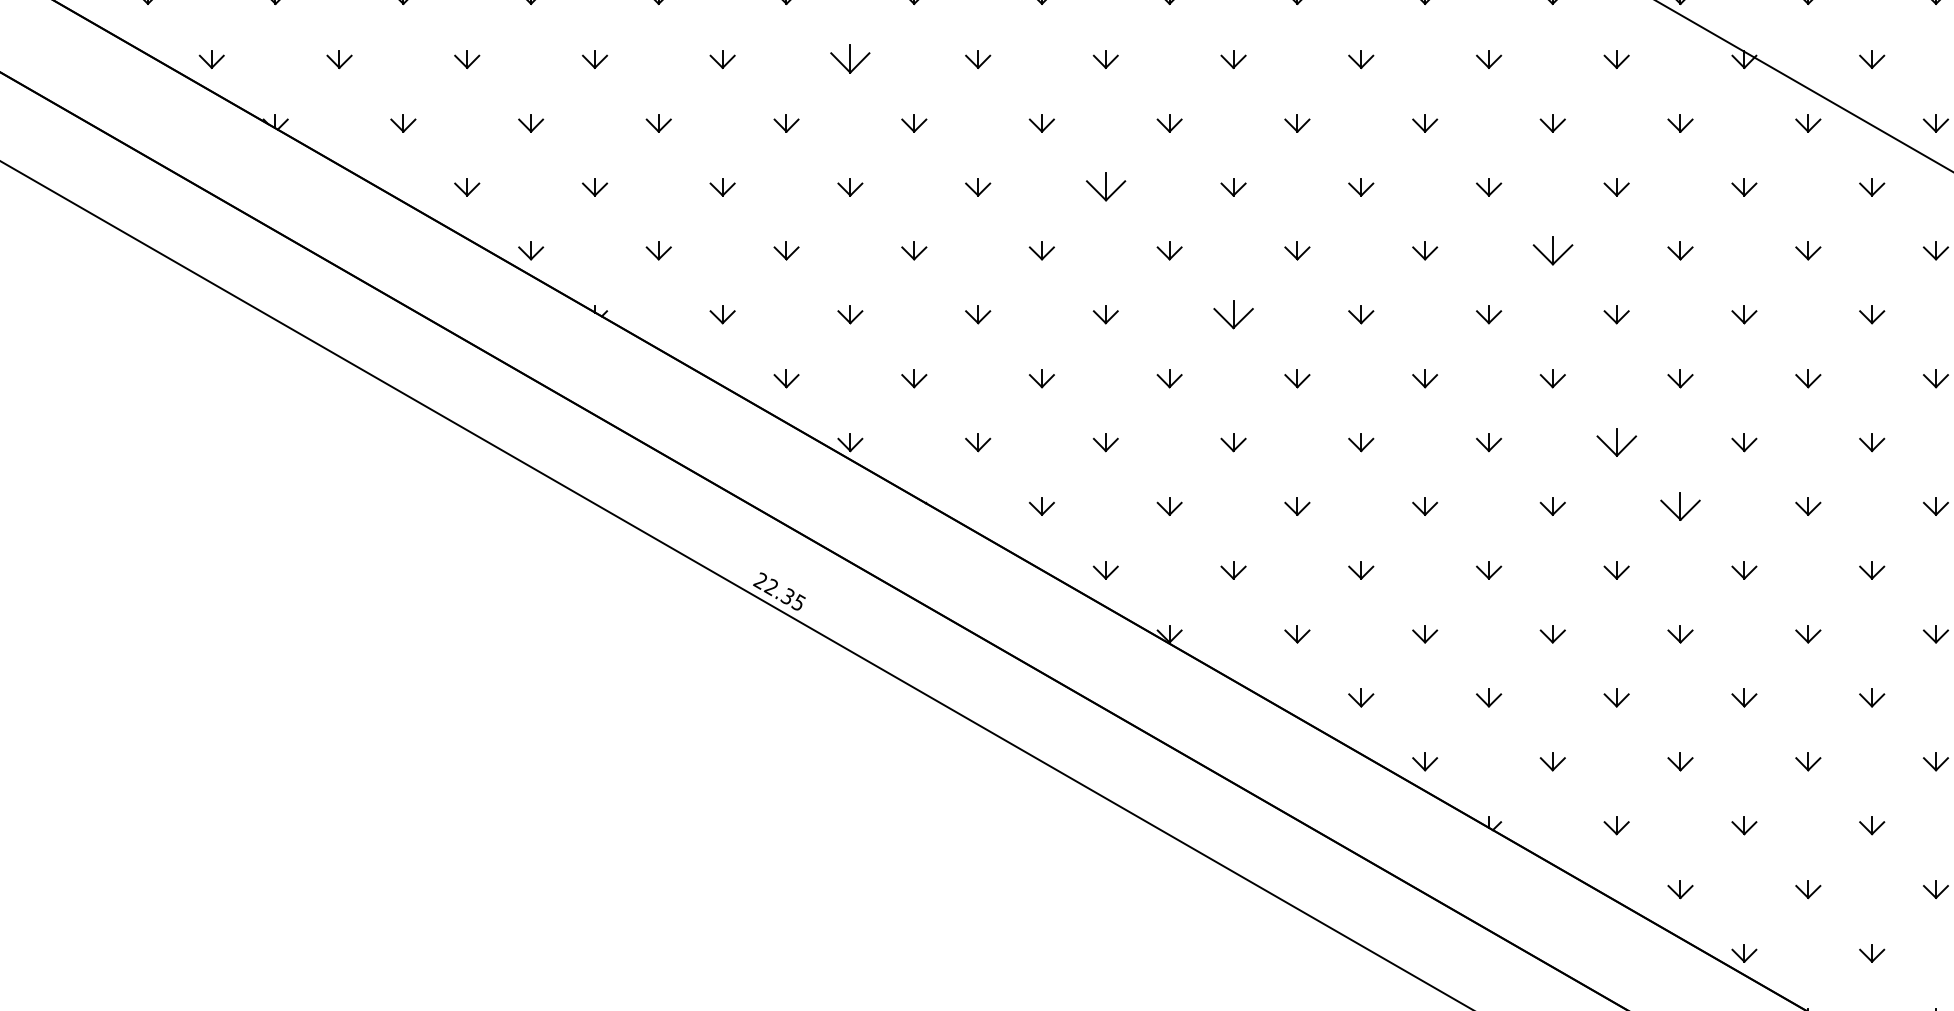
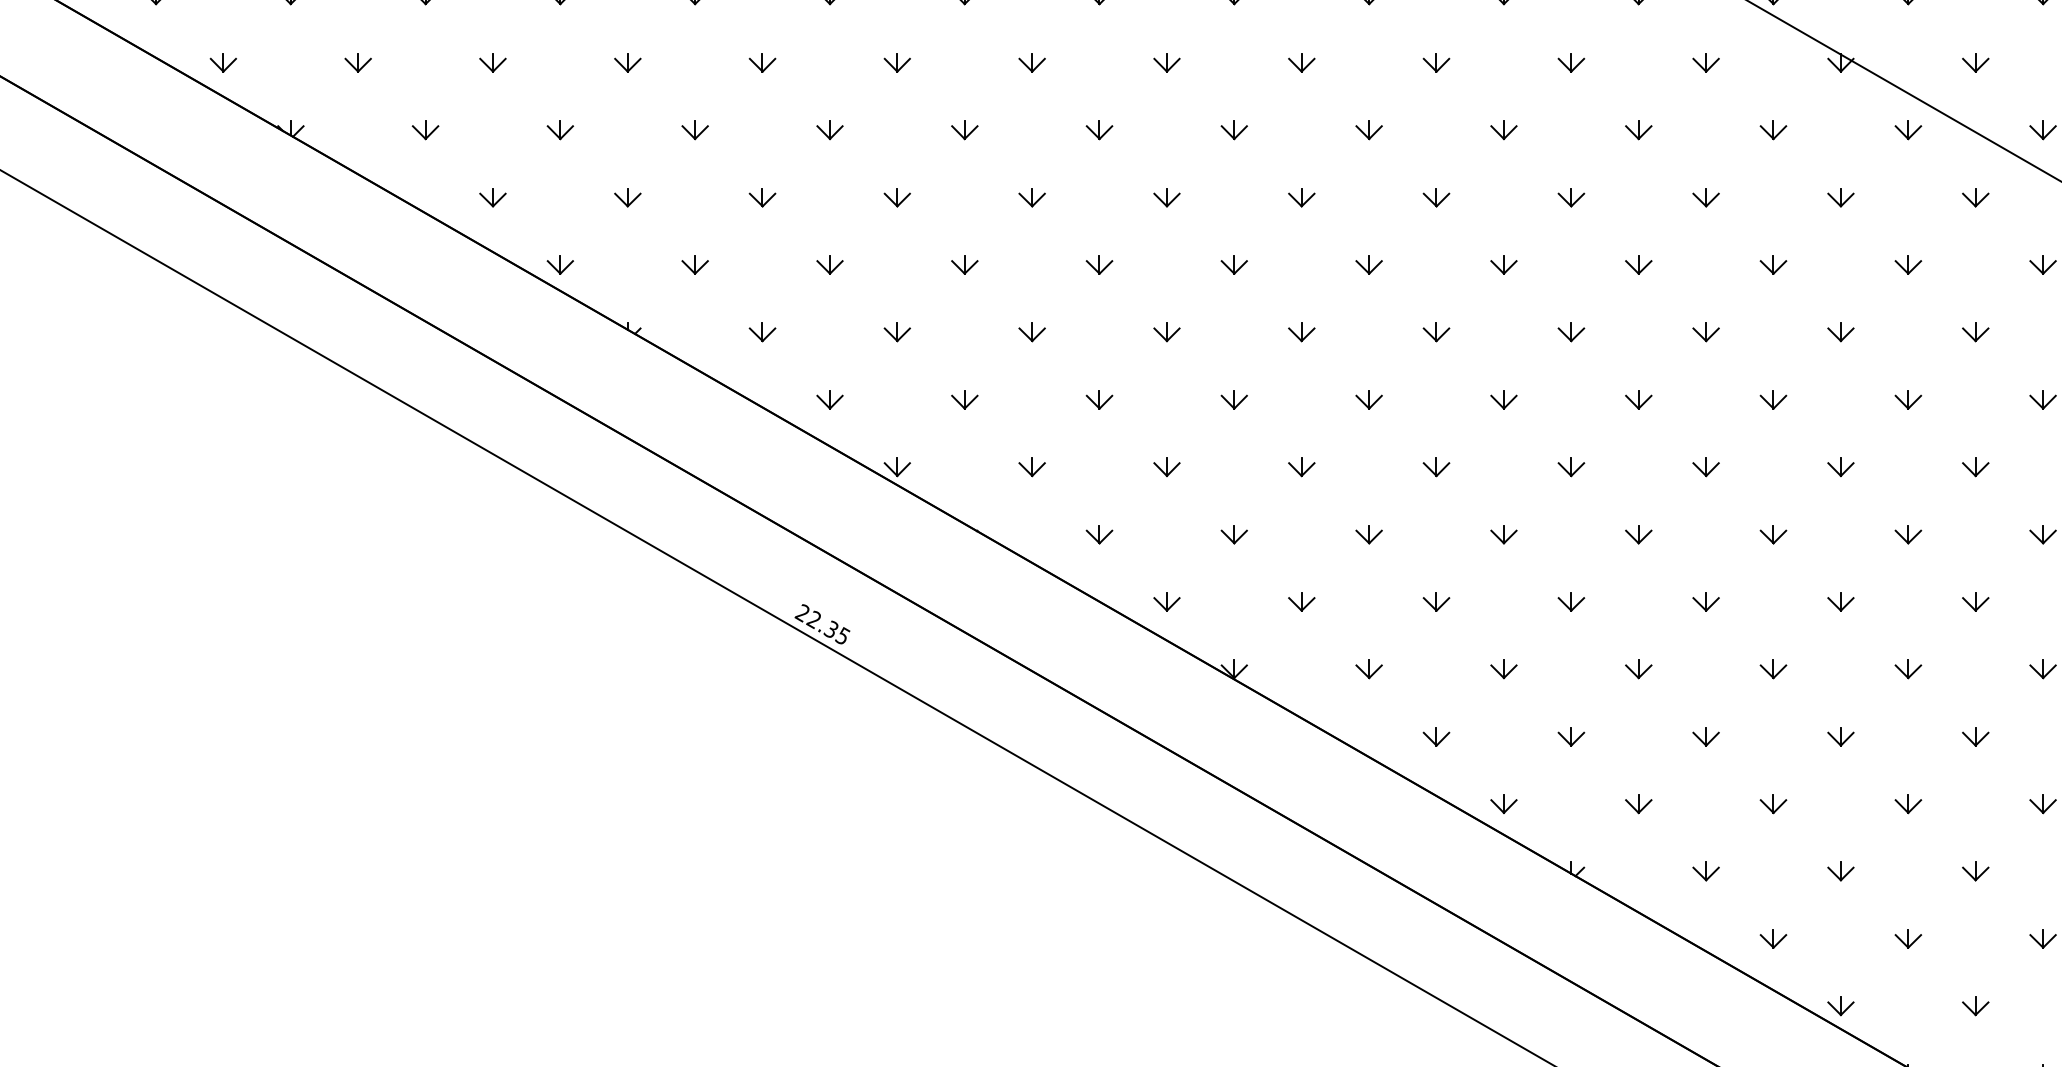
part: (850, 59) -> (897, 62), size x0.62
part: (1105, 187) -> (1166, 197), size x0.62
part: (1552, 250) -> (1638, 264), size x0.62
part: (1233, 314) -> (1301, 331), size x0.62
part: (1616, 442) -> (1705, 467), size x0.62
part: (1680, 506) -> (1773, 534), size x0.62

